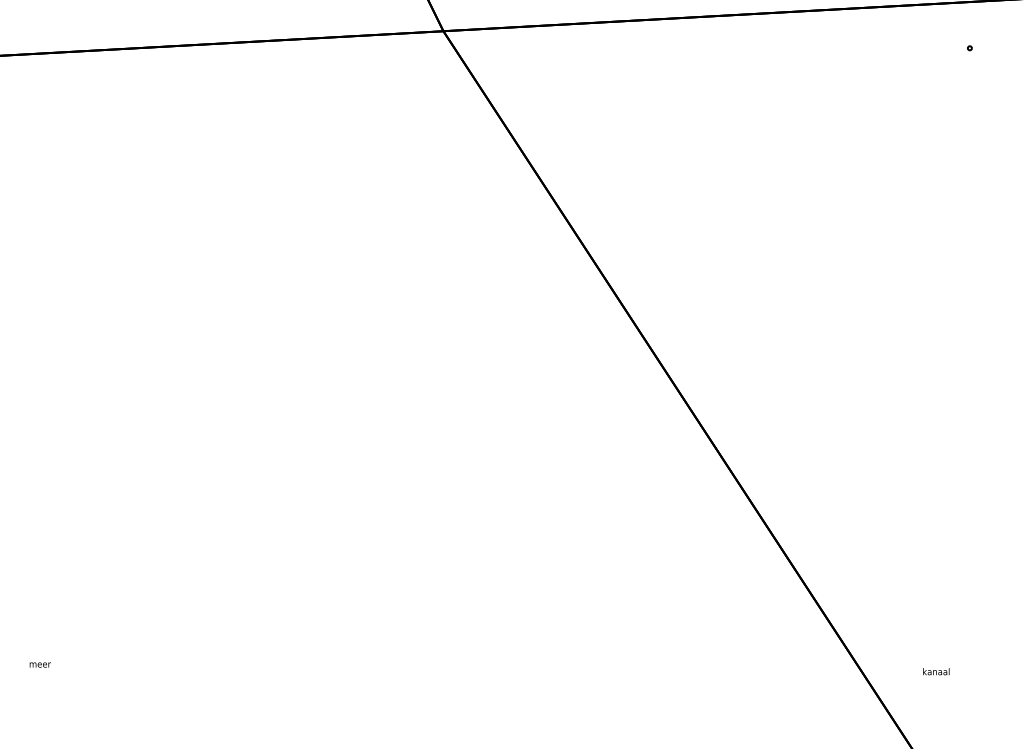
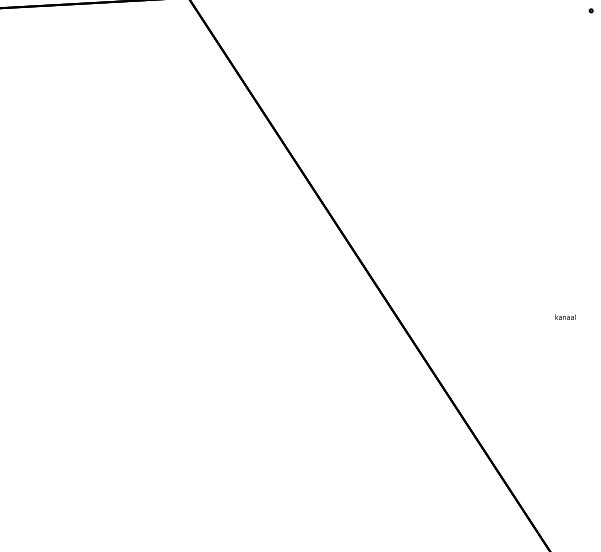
text: (936, 671) -> (565, 317), moved

